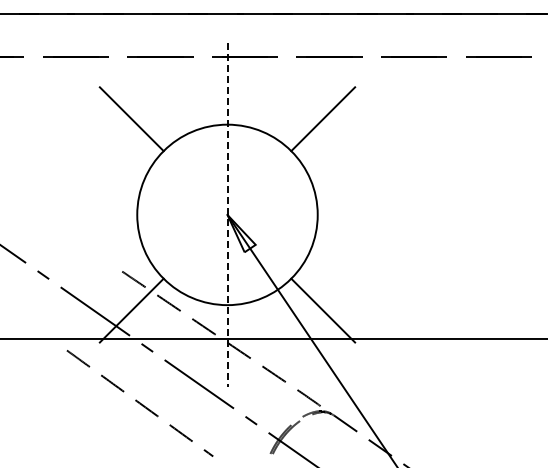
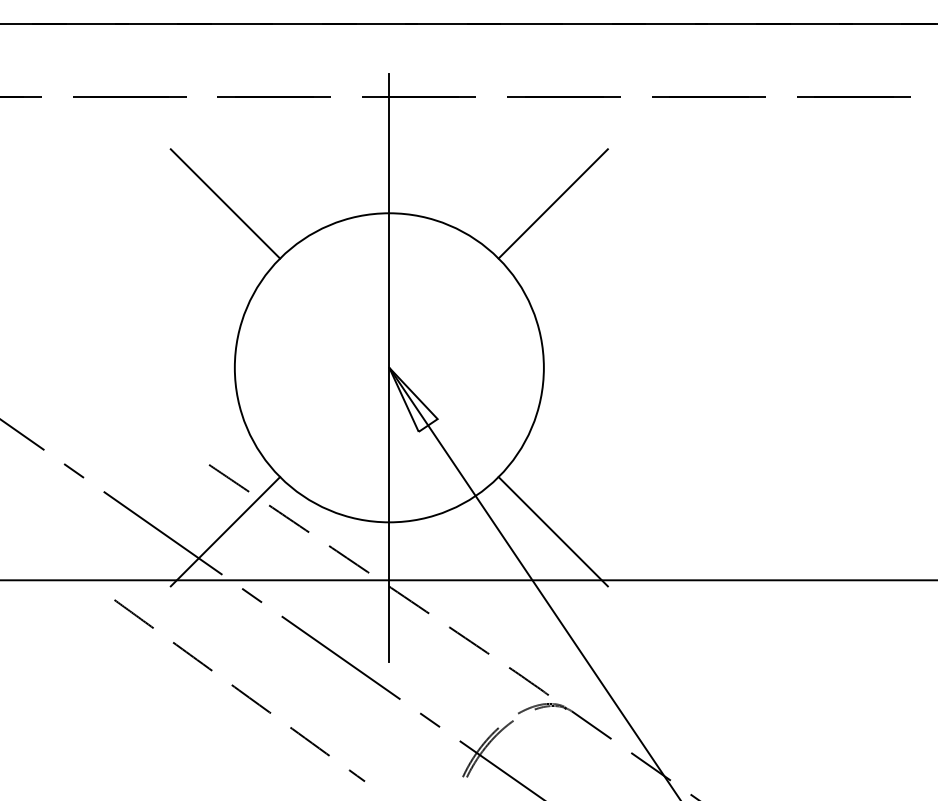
line: (227, 214) -> (389, 367), dashed -> solid

